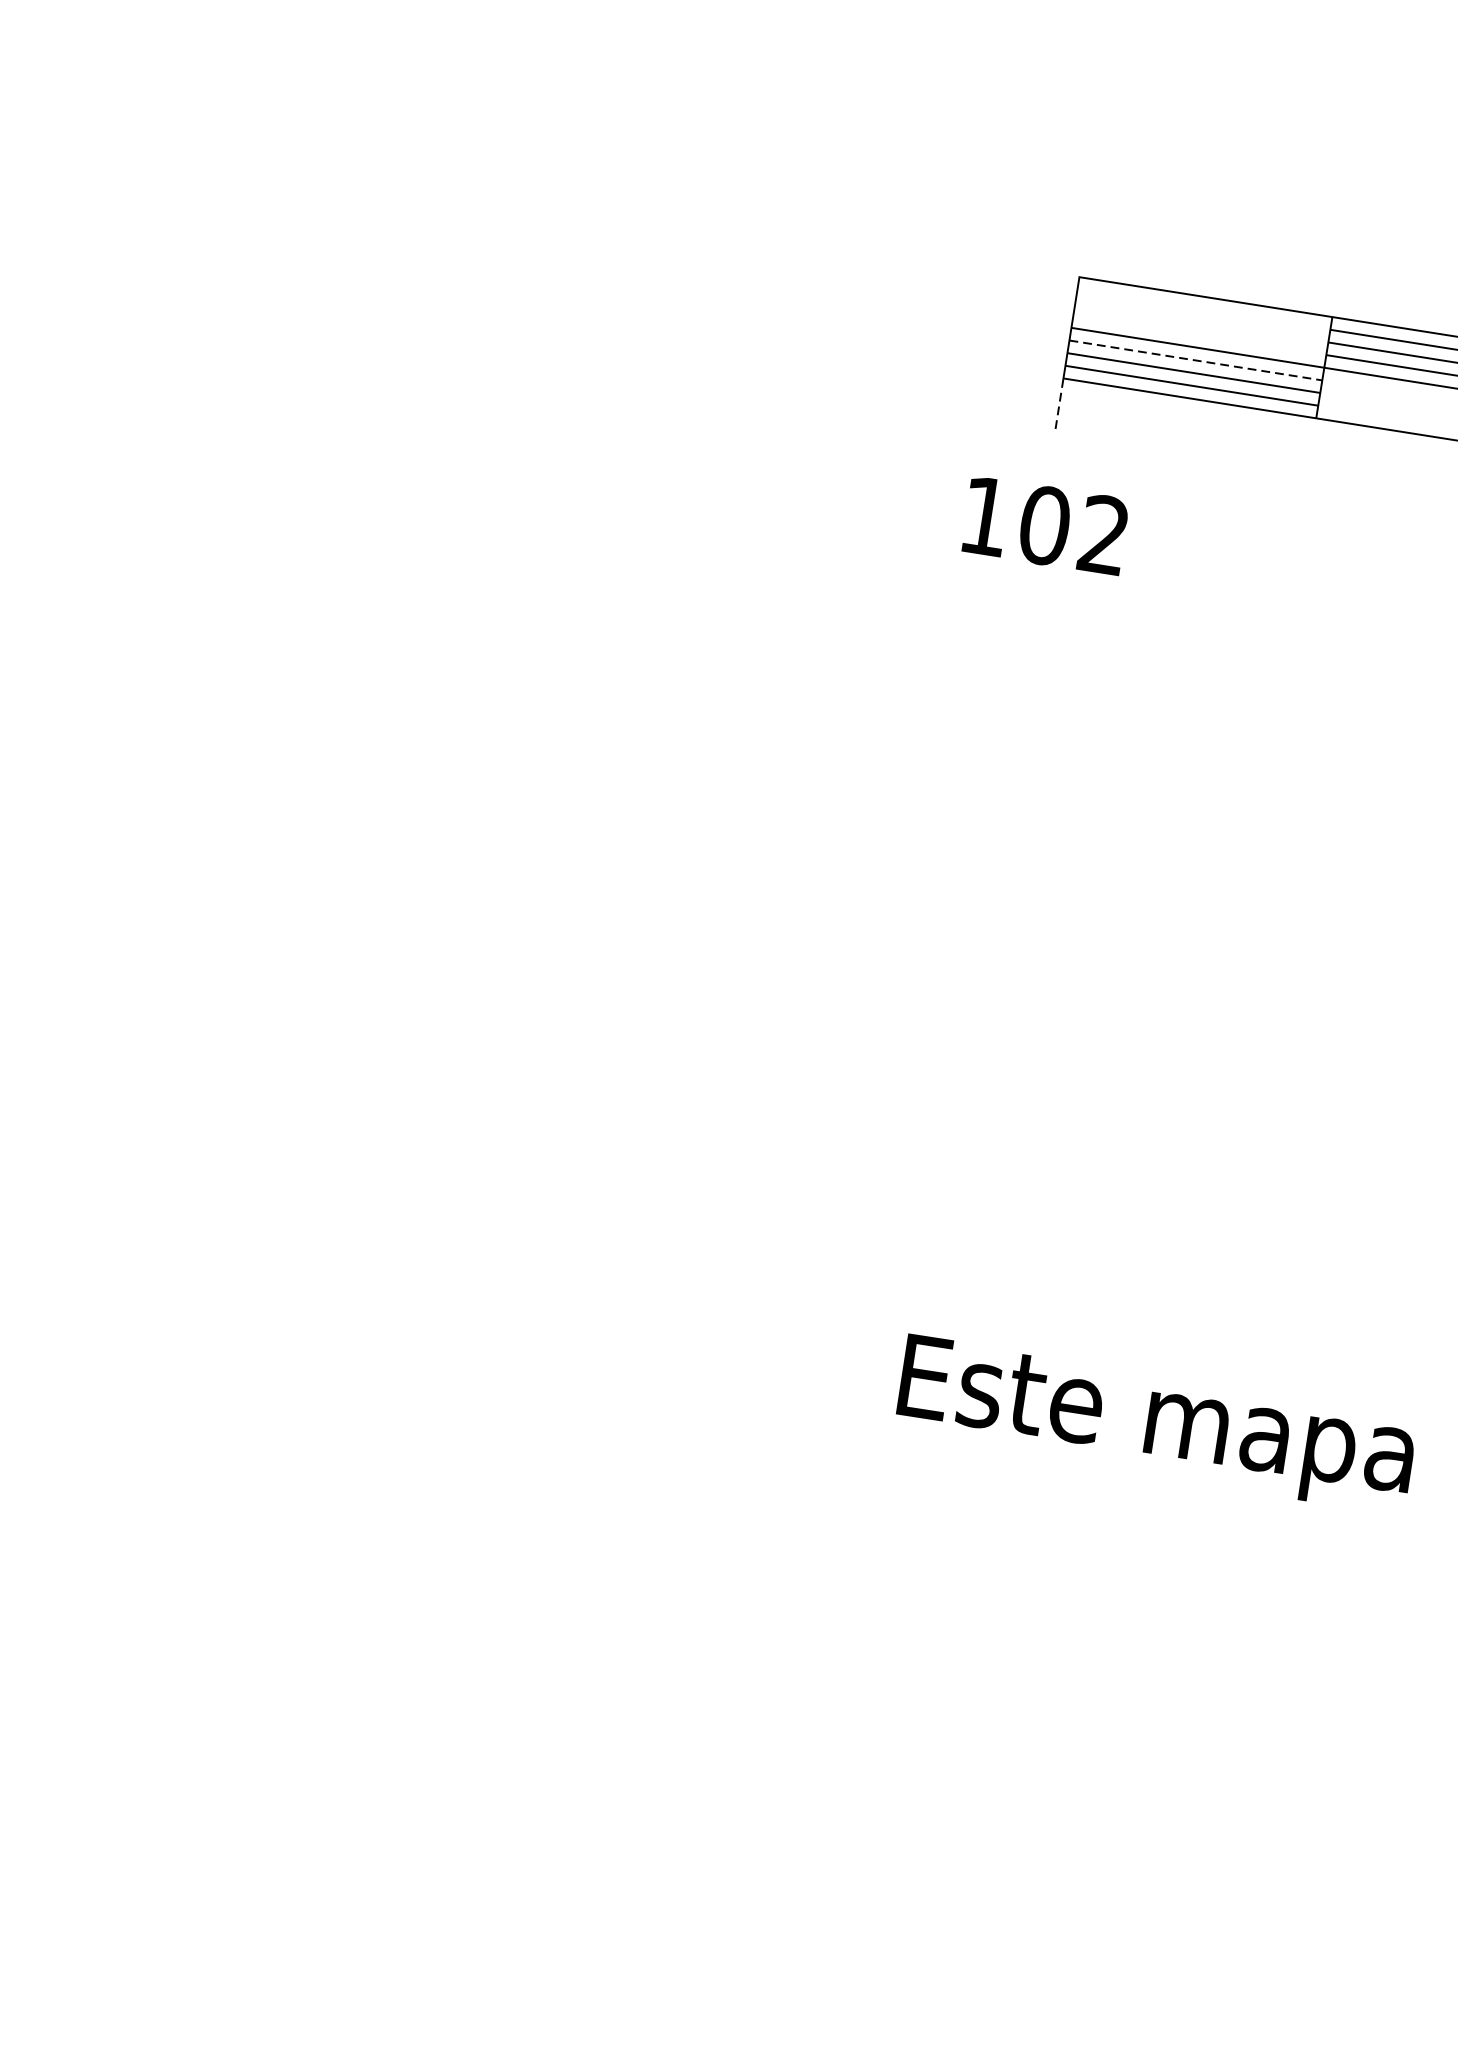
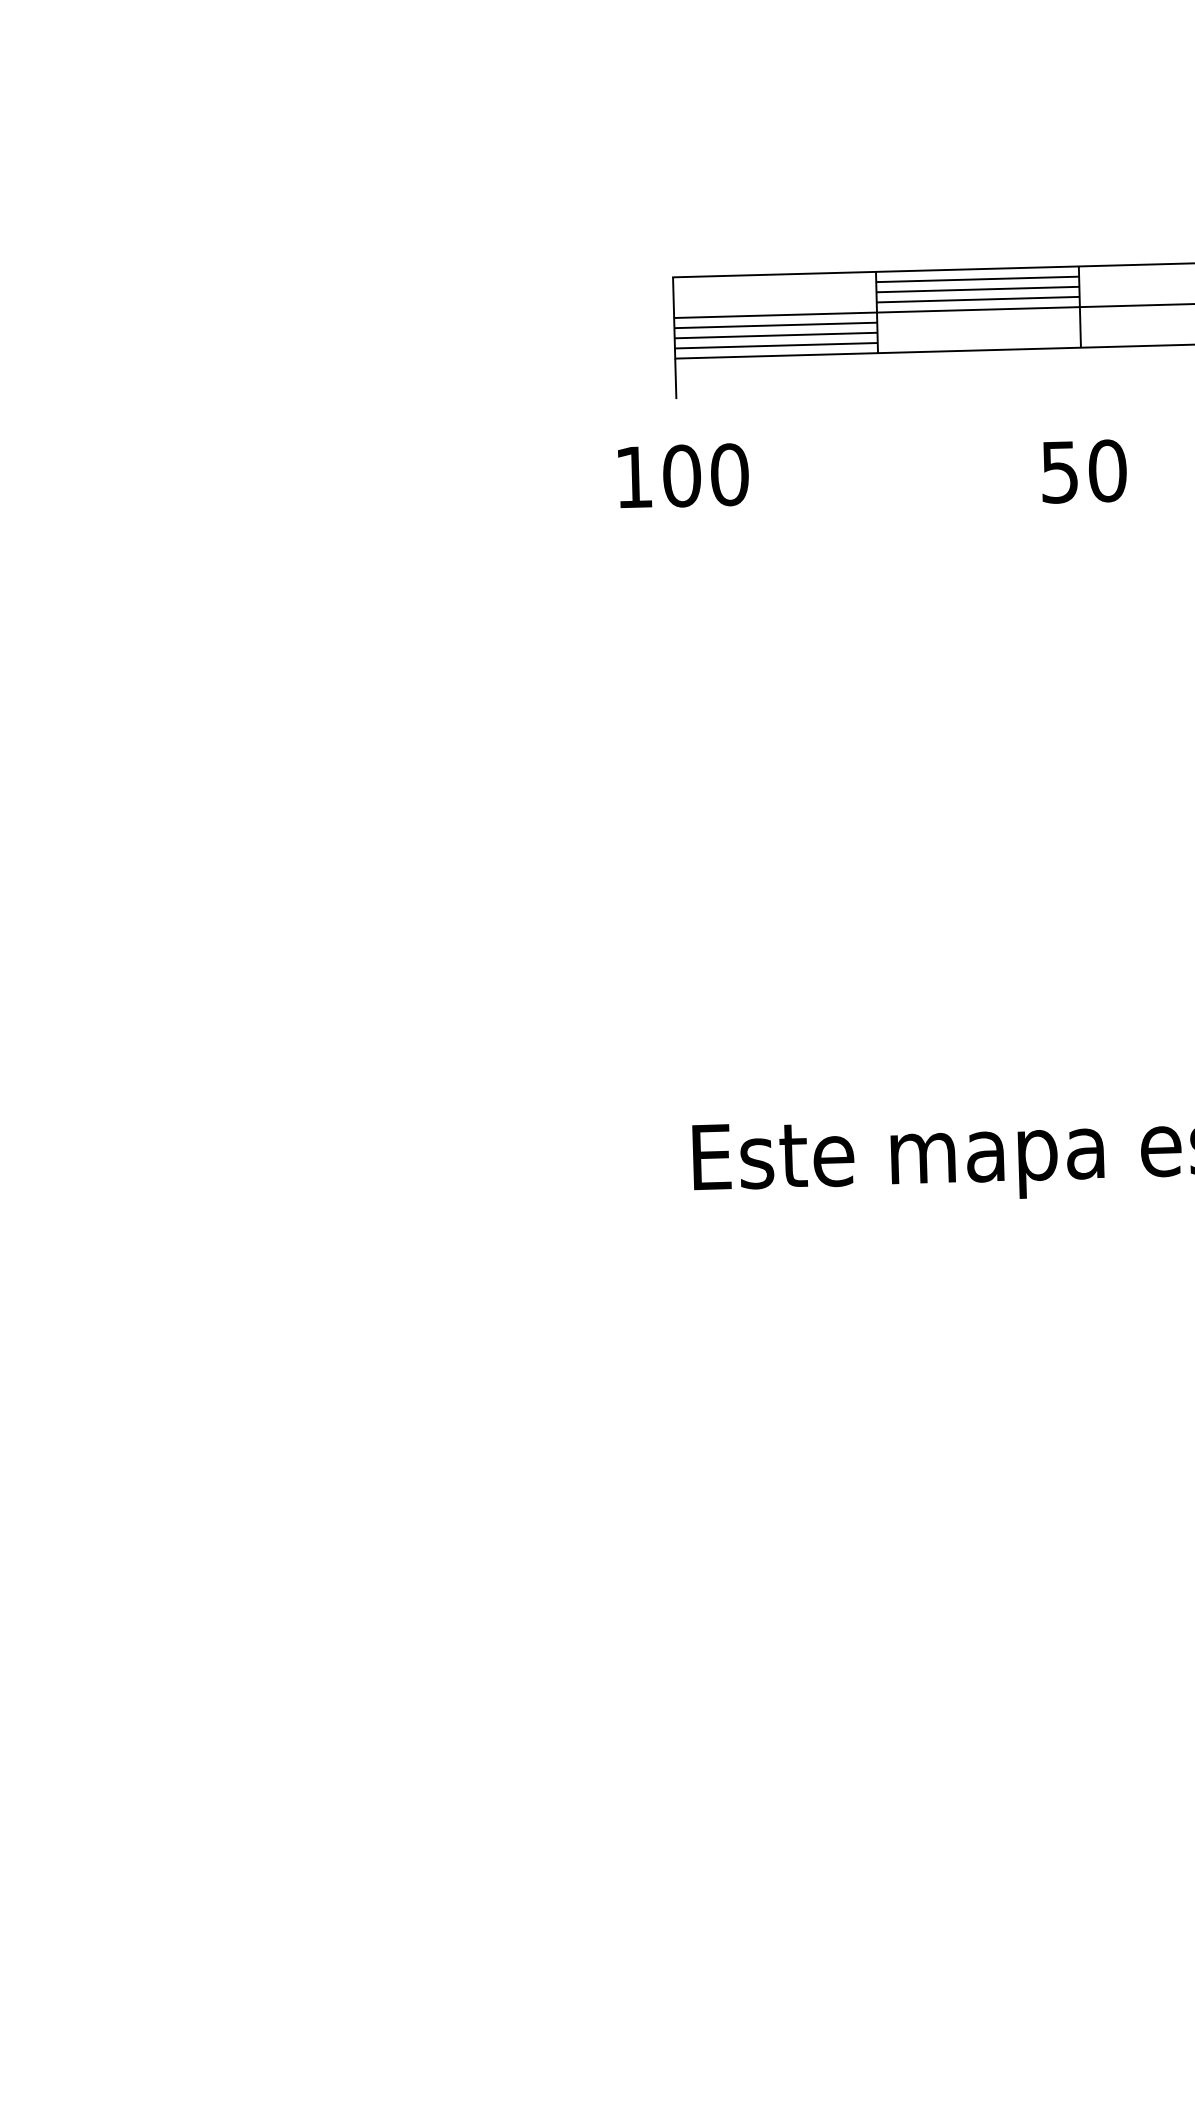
line: (1196, 360) -> (776, 325), dashed -> solid
line: (1059, 403) -> (675, 378), dashed -> solid
text: (1104, 534) -> (729, 474), 102 -> 100

